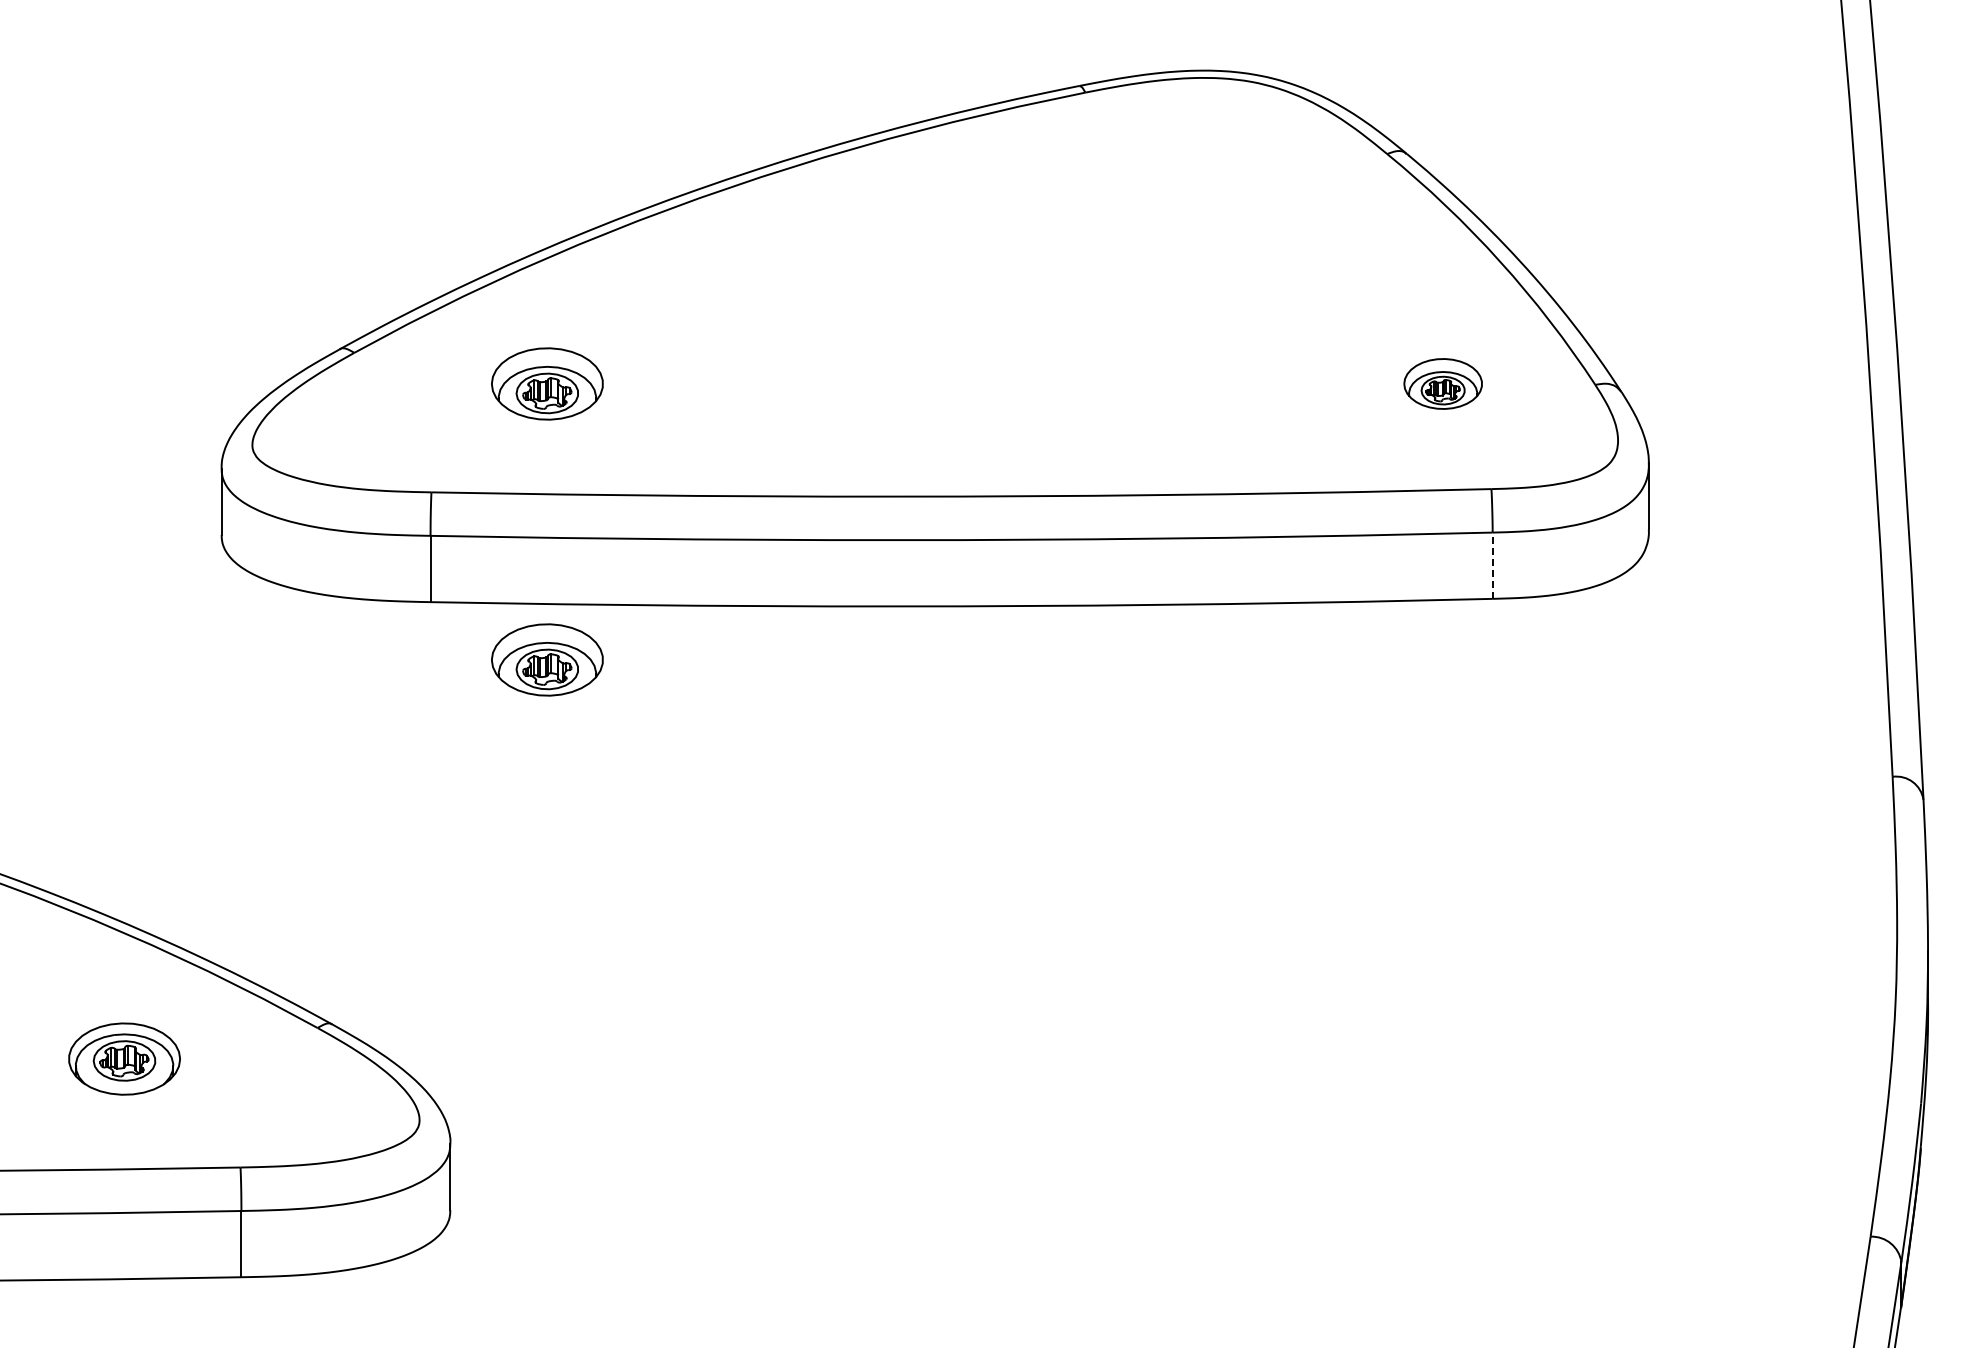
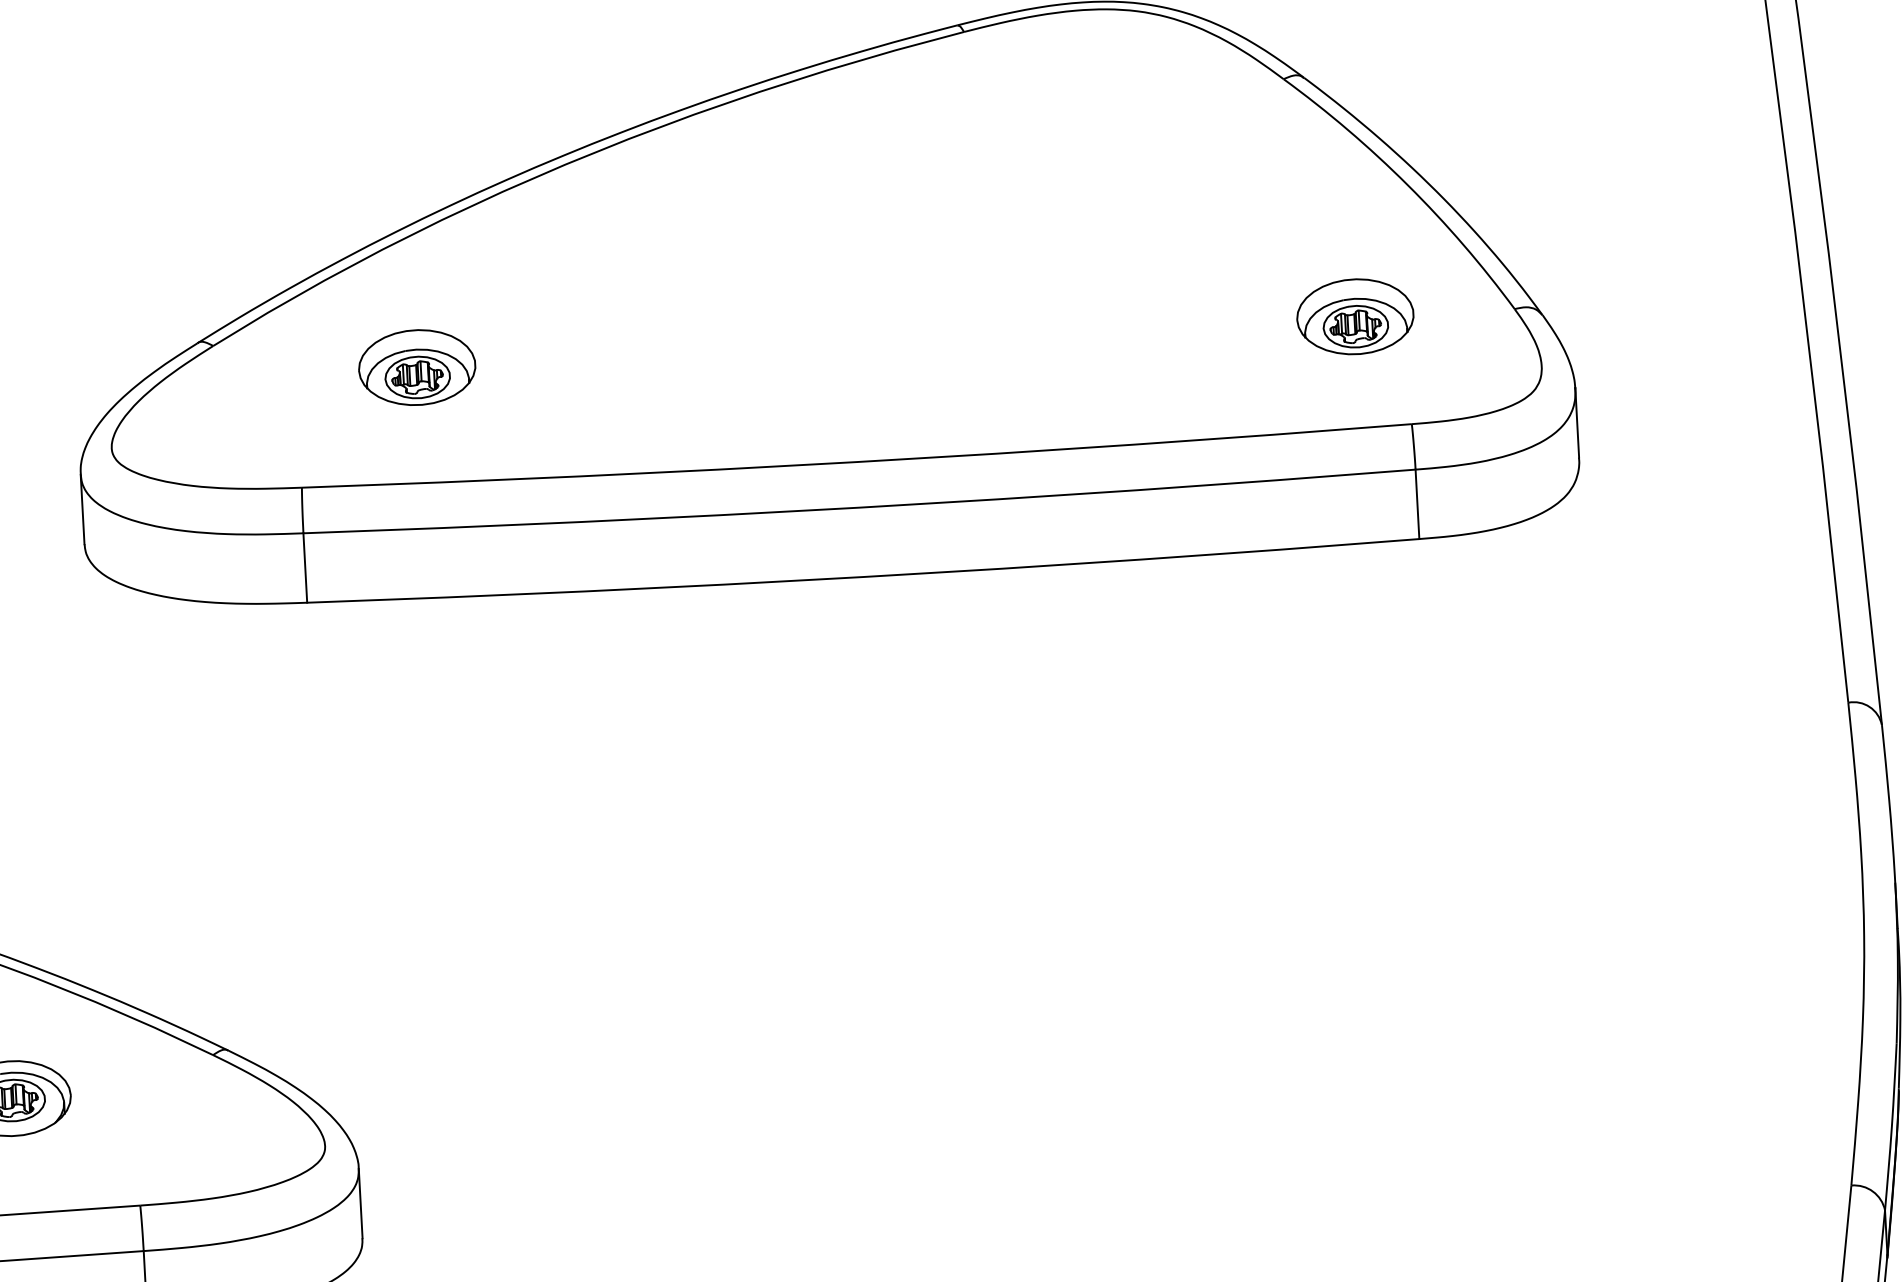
part: (1442, 383) -> (1354, 316), size x1.43
line: (1492, 565) -> (1417, 504), dashed -> solid
part: (547, 659) -> (432, 656), removed

